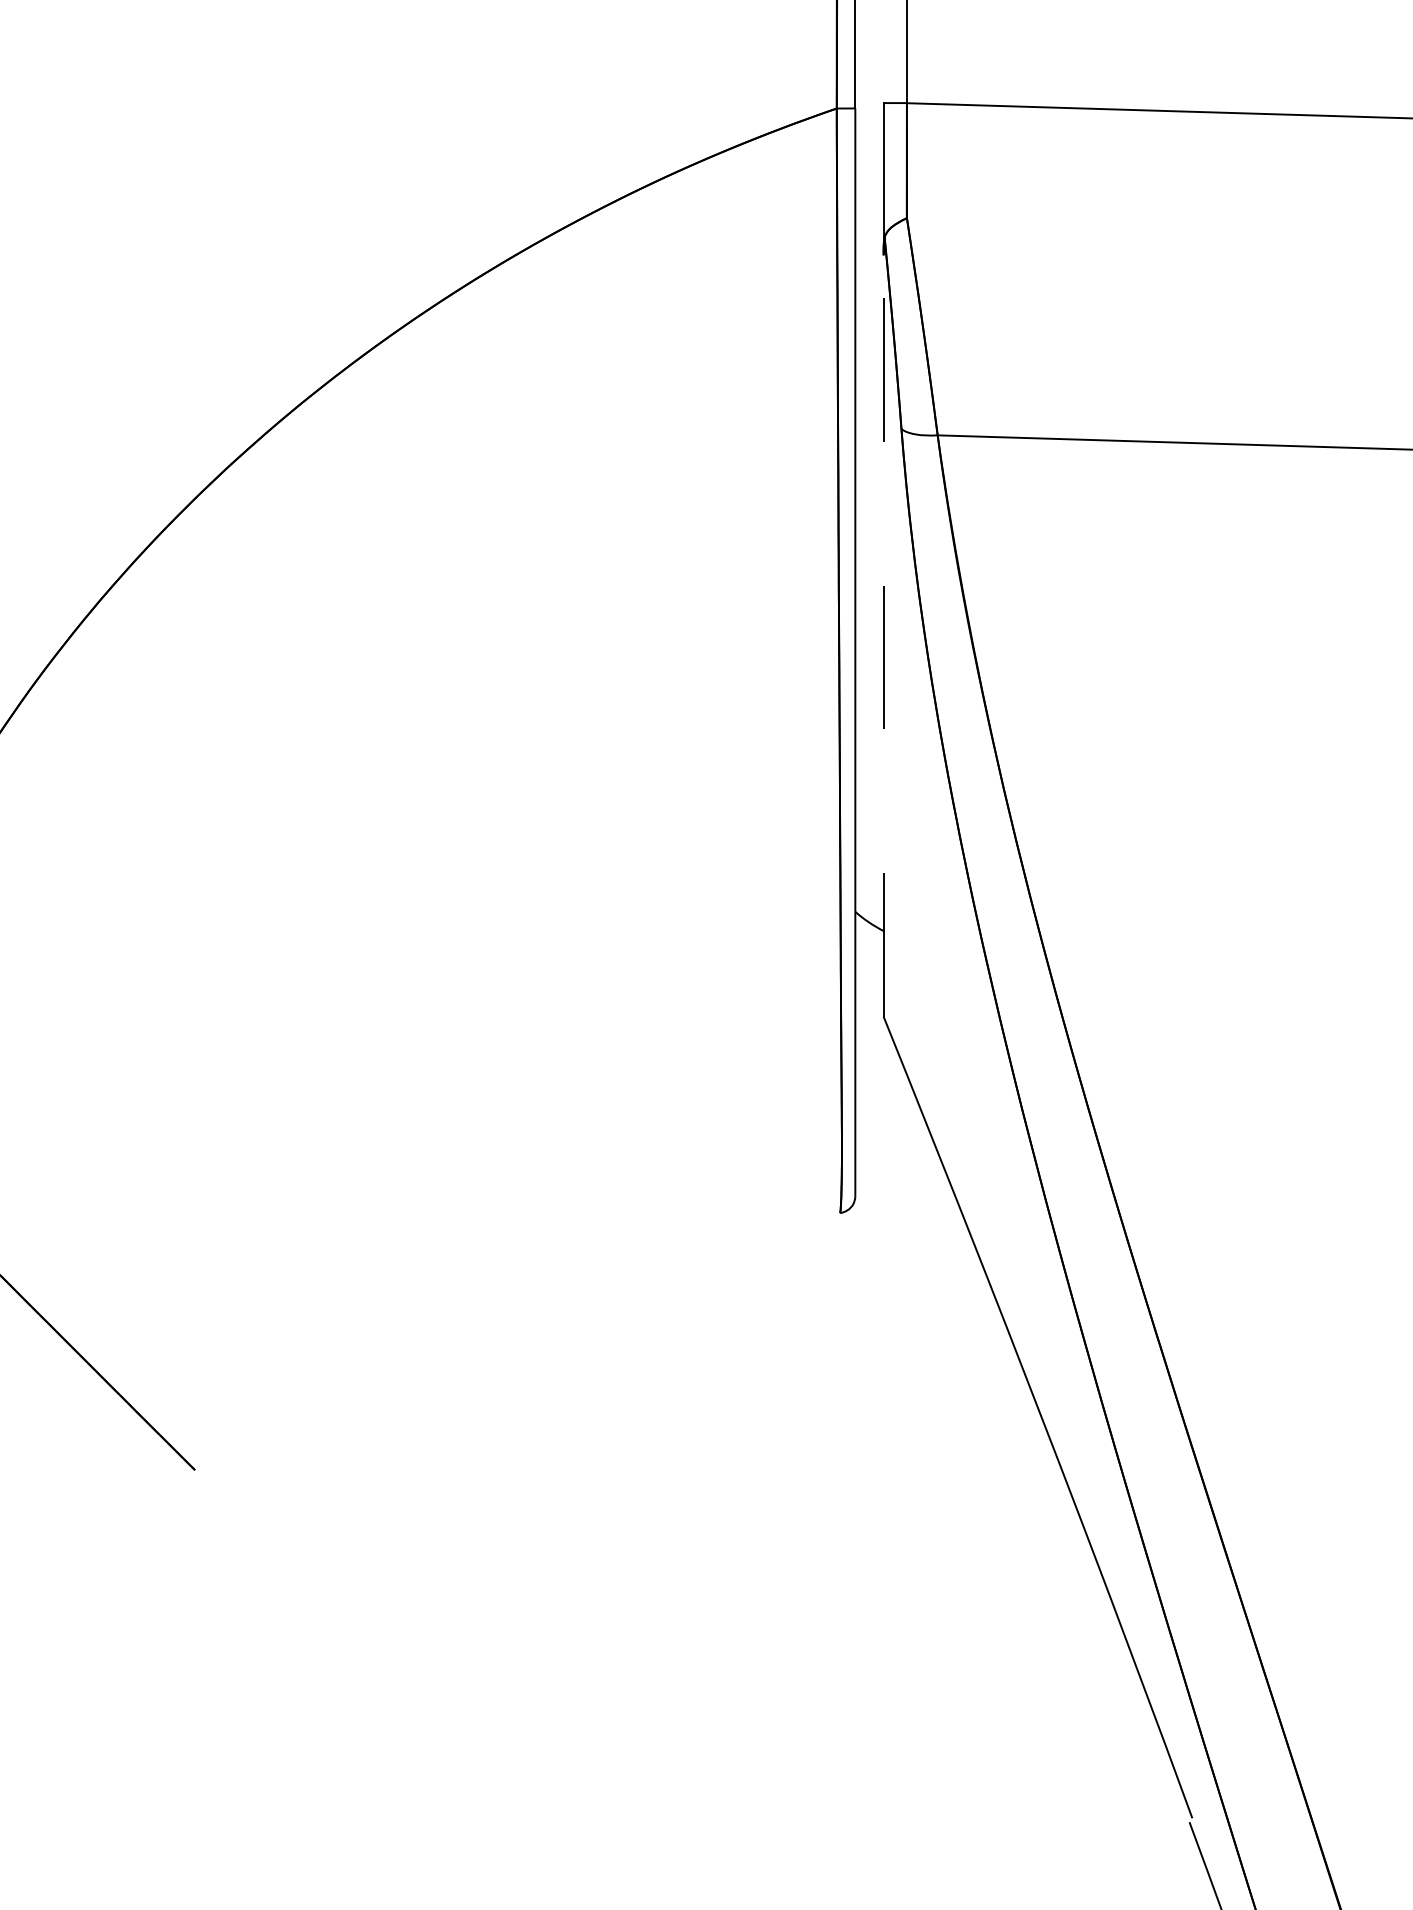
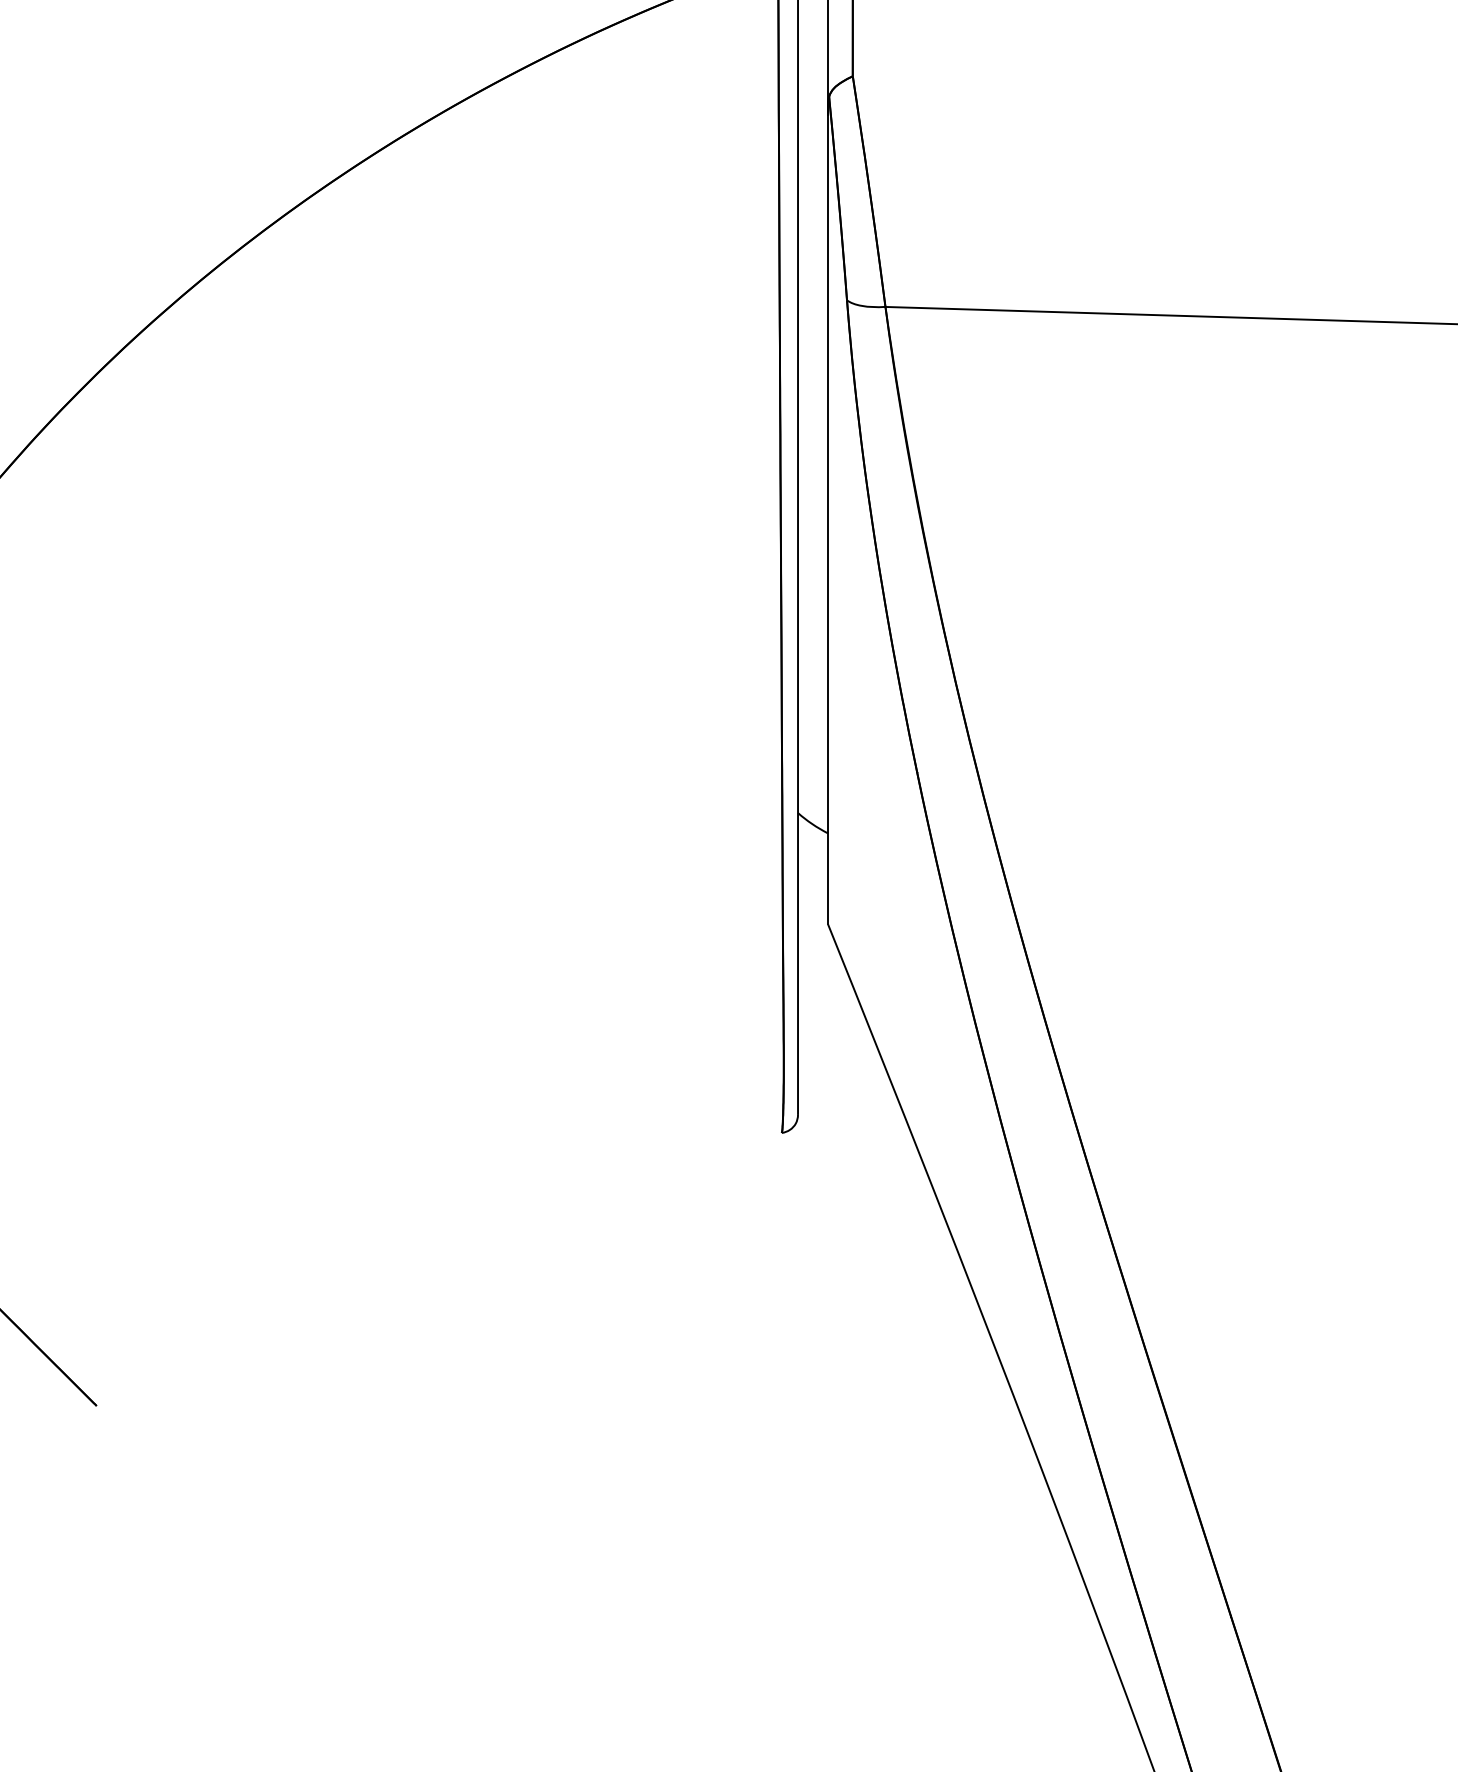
line: (883, 636) -> (827, 520), dashed -> solid

